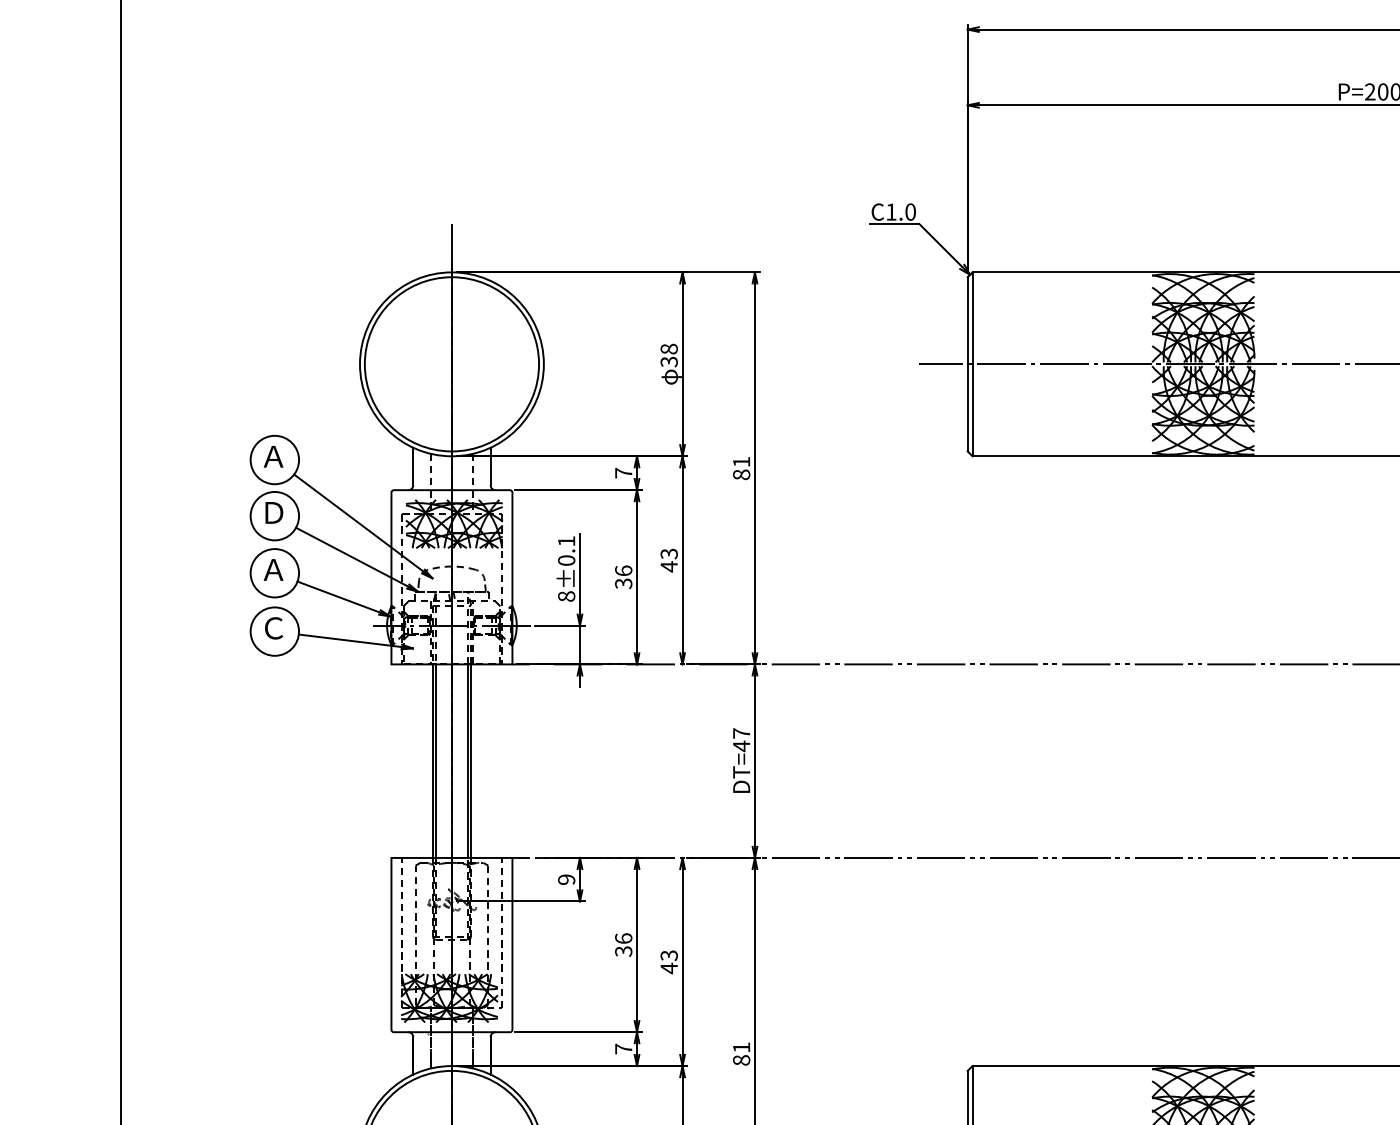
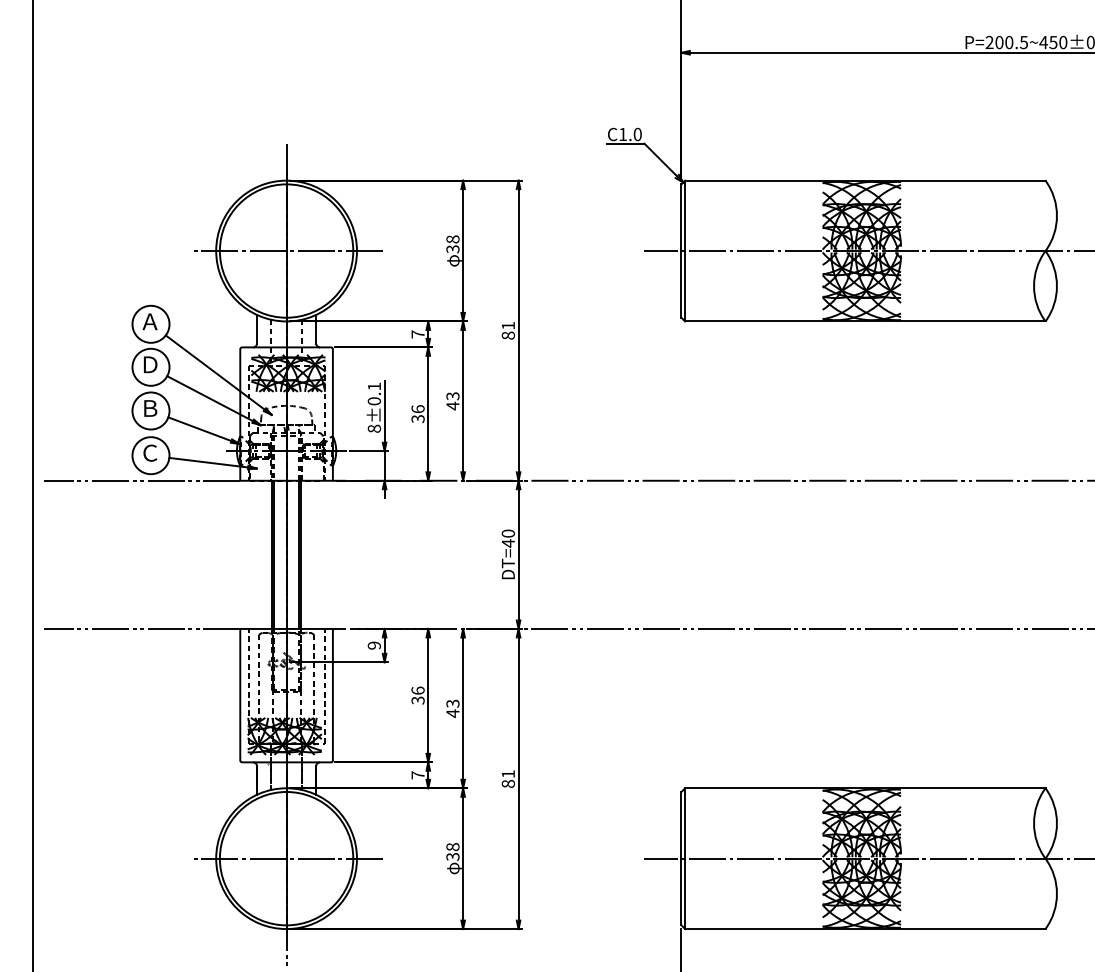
line: (451, 364) -> (286, 251), added
text: (272, 569) -> (149, 408), Ａ -> Ｂ
line: (262, 664) -> (141, 480), added
text: (740, 733) -> (507, 533), DT=47 -> DT=40
line: (262, 857) -> (141, 628), added

